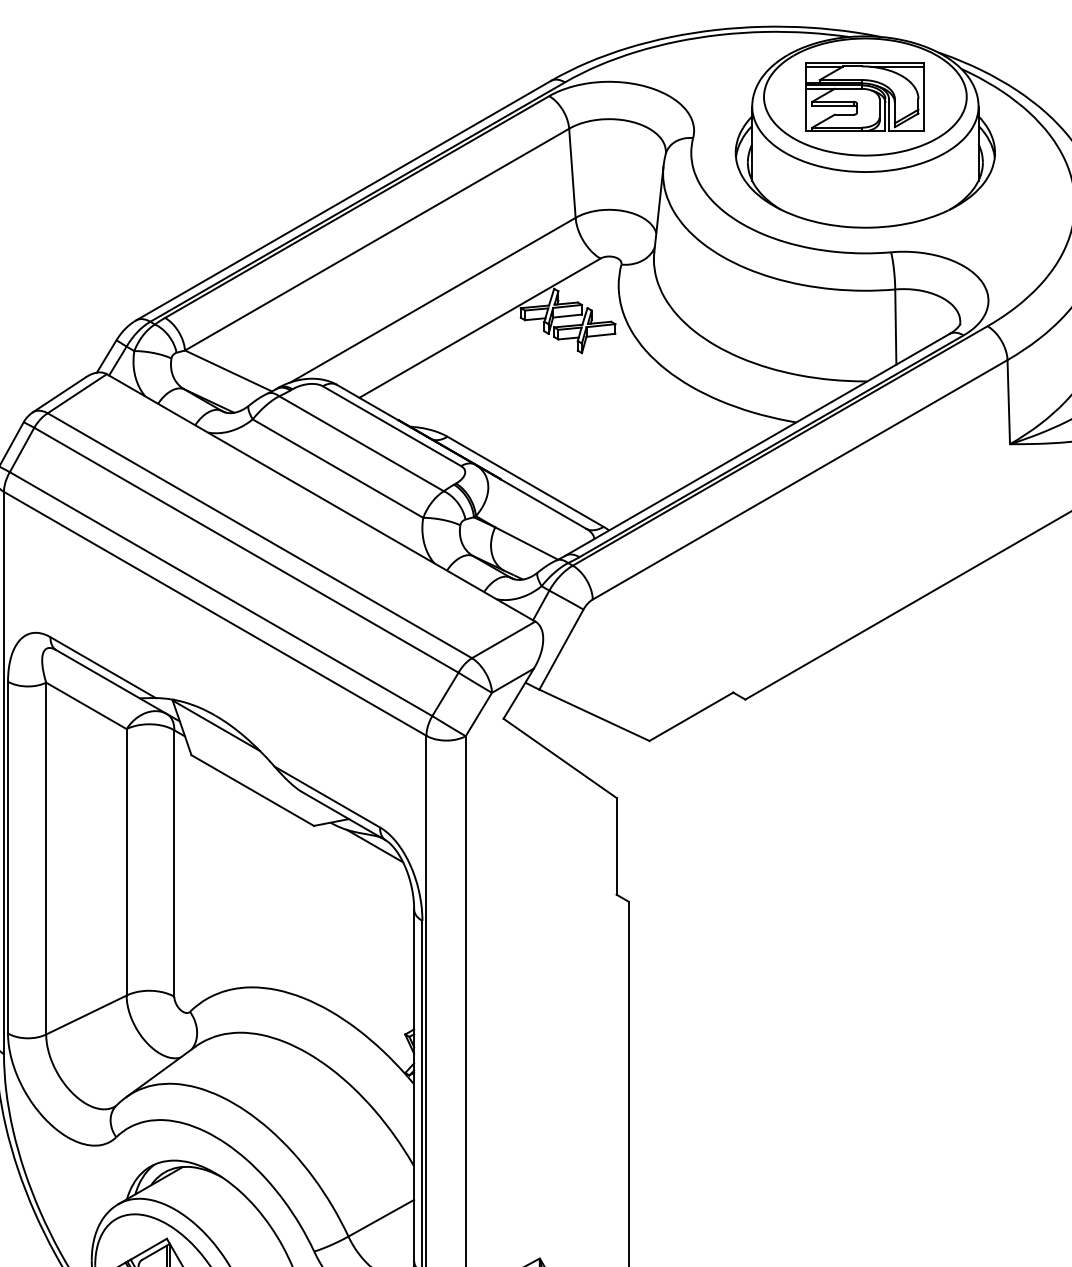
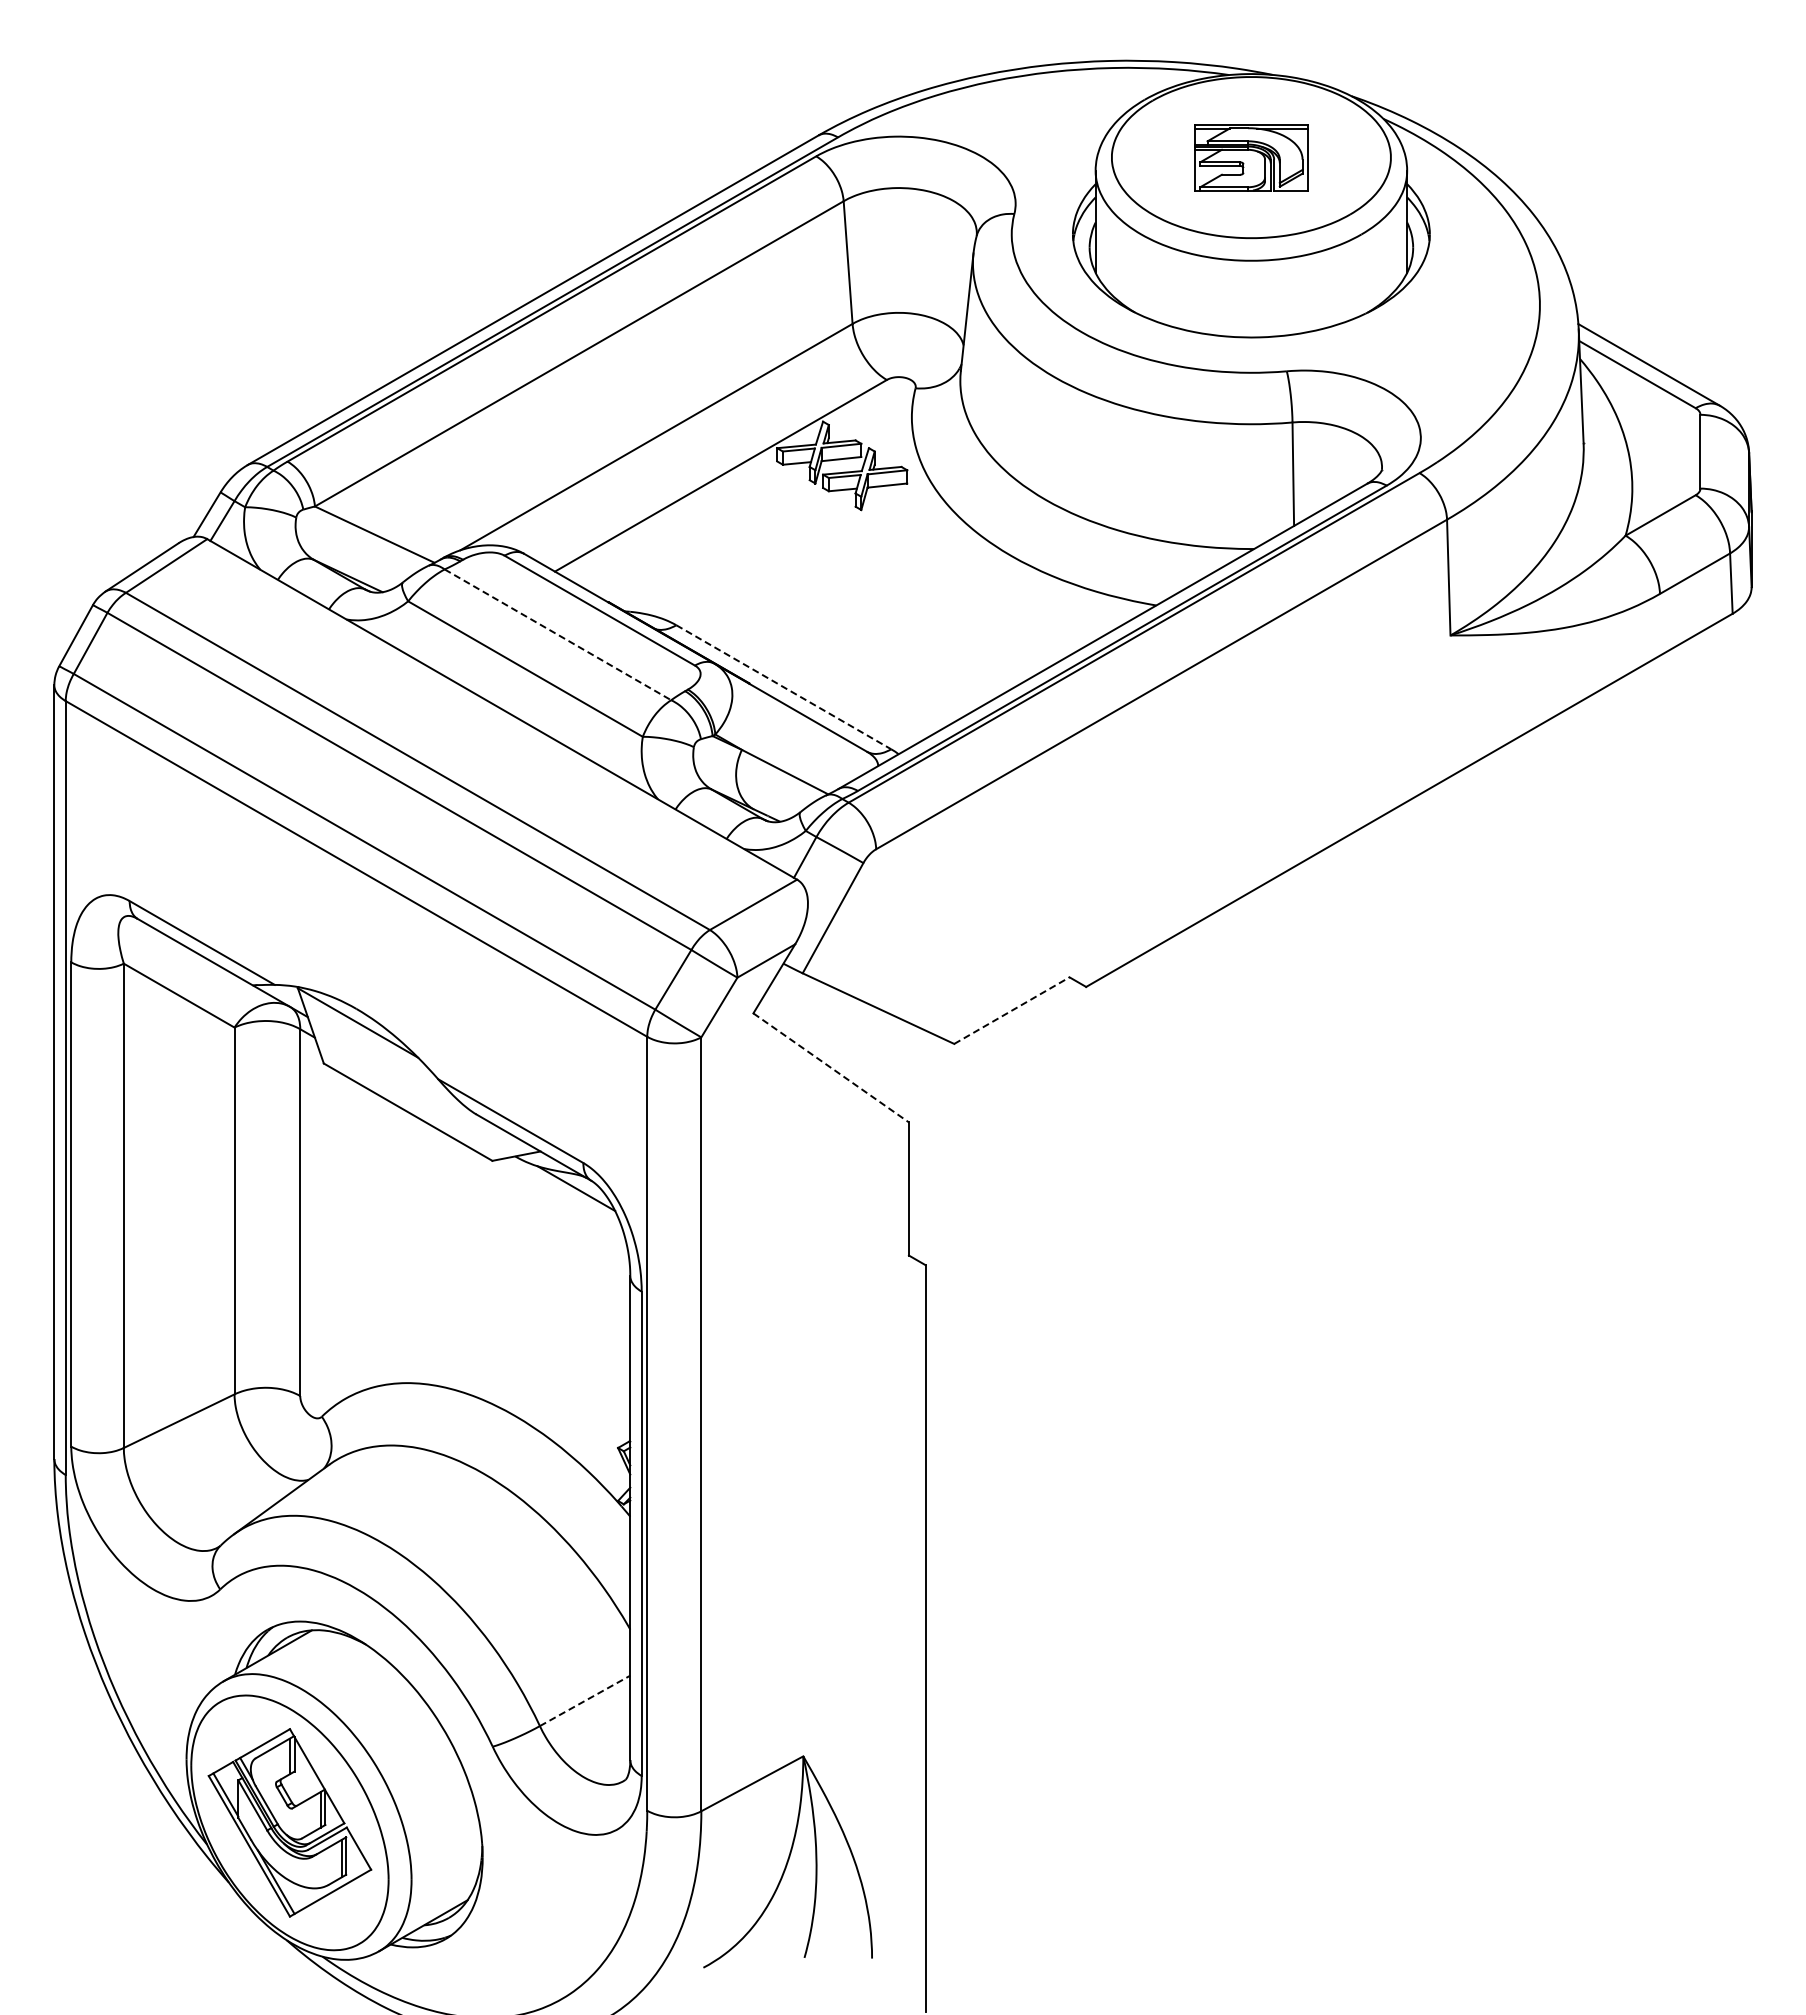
part: (865, 96) -> (1251, 157), size x0.7
line: (361, 443) -> (557, 634), solid -> dashed
line: (526, 482) -> (784, 687), solid -> dashed
line: (691, 716) -> (1011, 1010), solid -> dashed
line: (560, 758) -> (831, 1067), solid -> dashed
line: (381, 1217) -> (585, 1700), solid -> dashed

